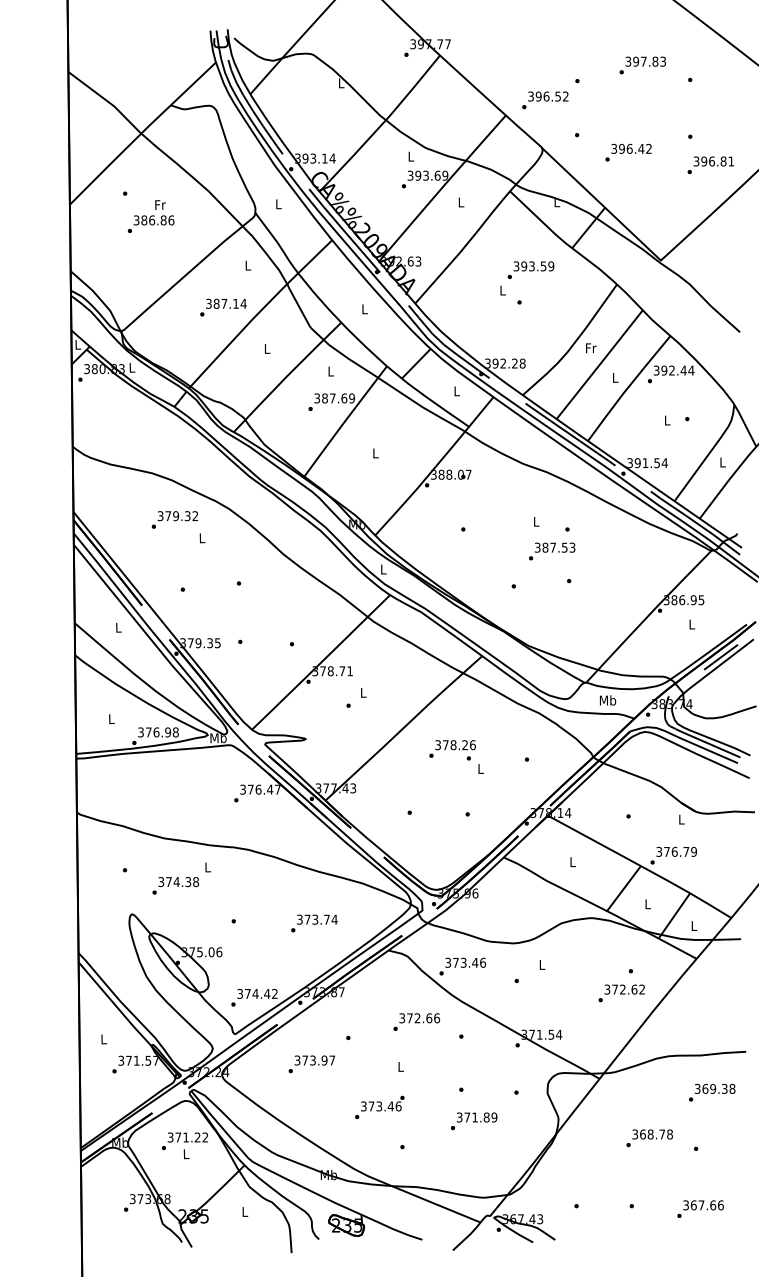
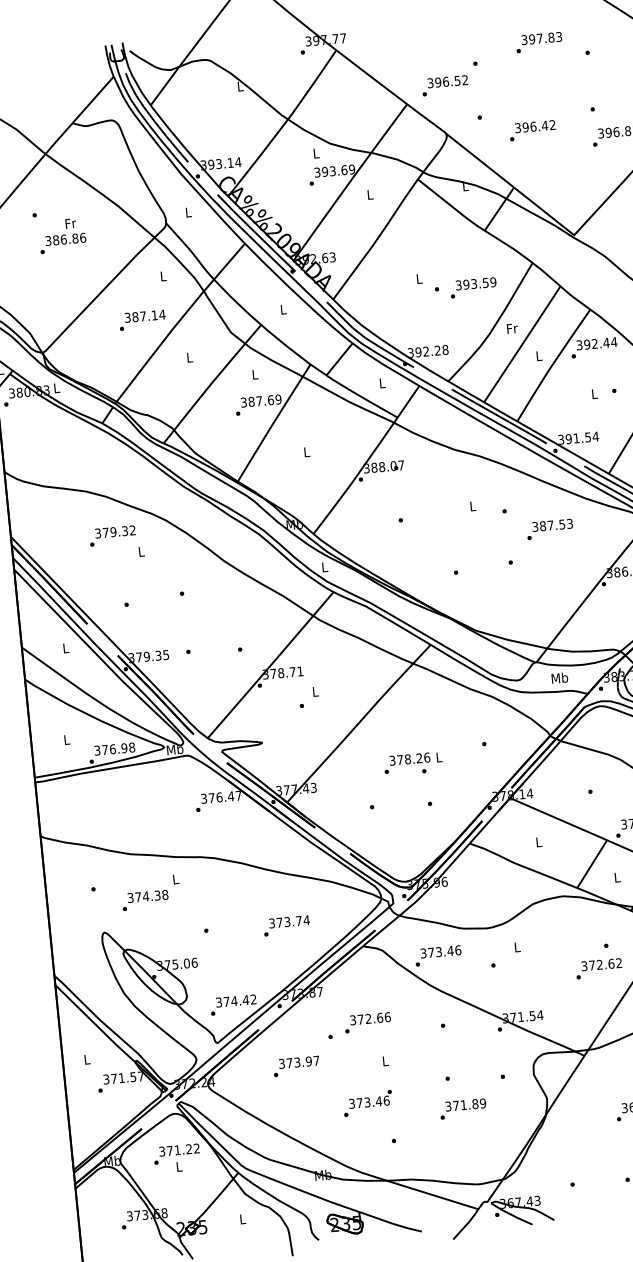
text: (530, 269) -> (472, 287), moved
text: (552, 551) -> (550, 529), moved
text: (452, 750) -> (407, 764), moved
text: (416, 1021) -> (367, 1022), moved

